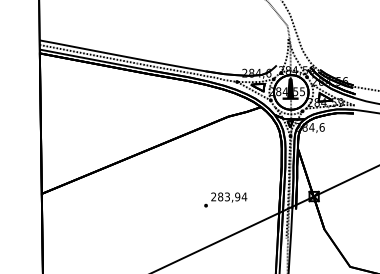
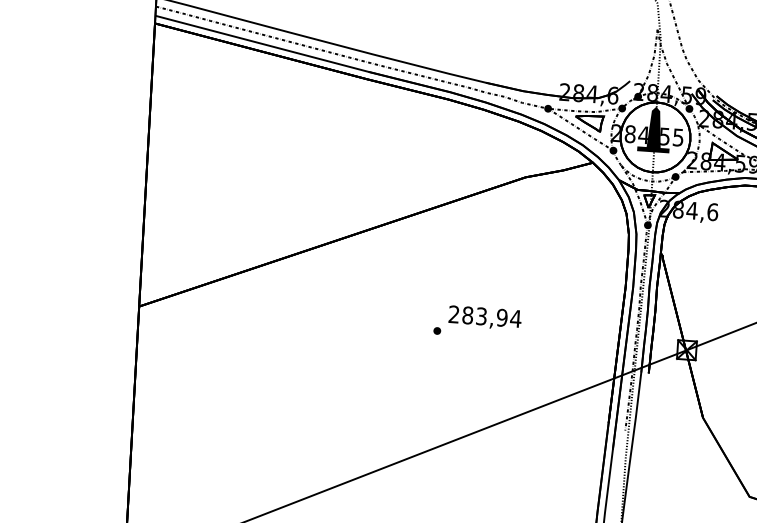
text: (225, 199) -> (477, 321), moved

